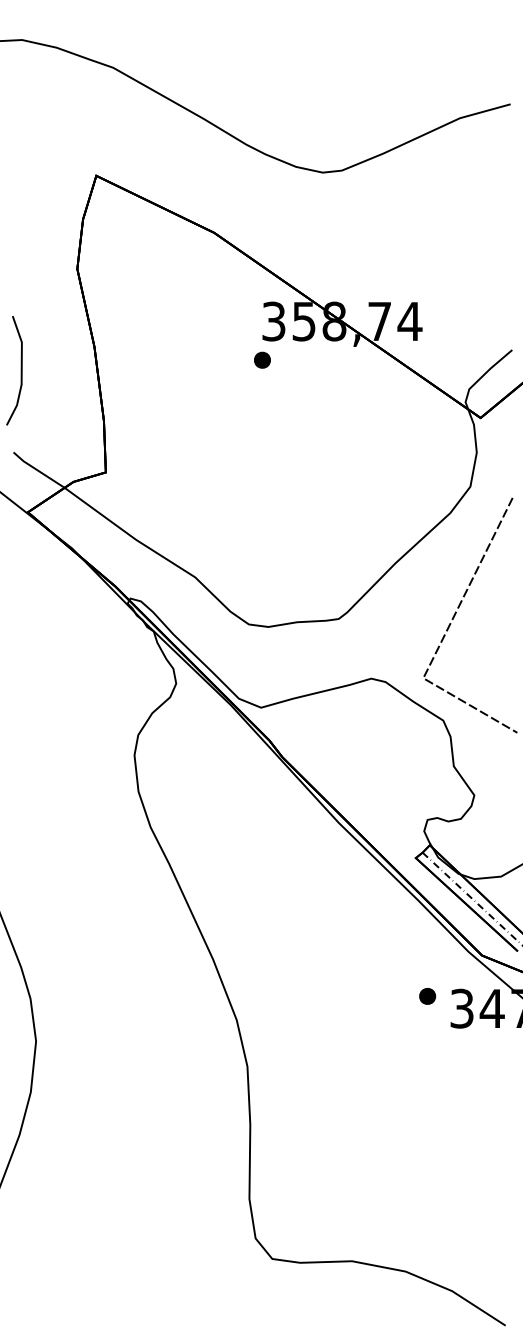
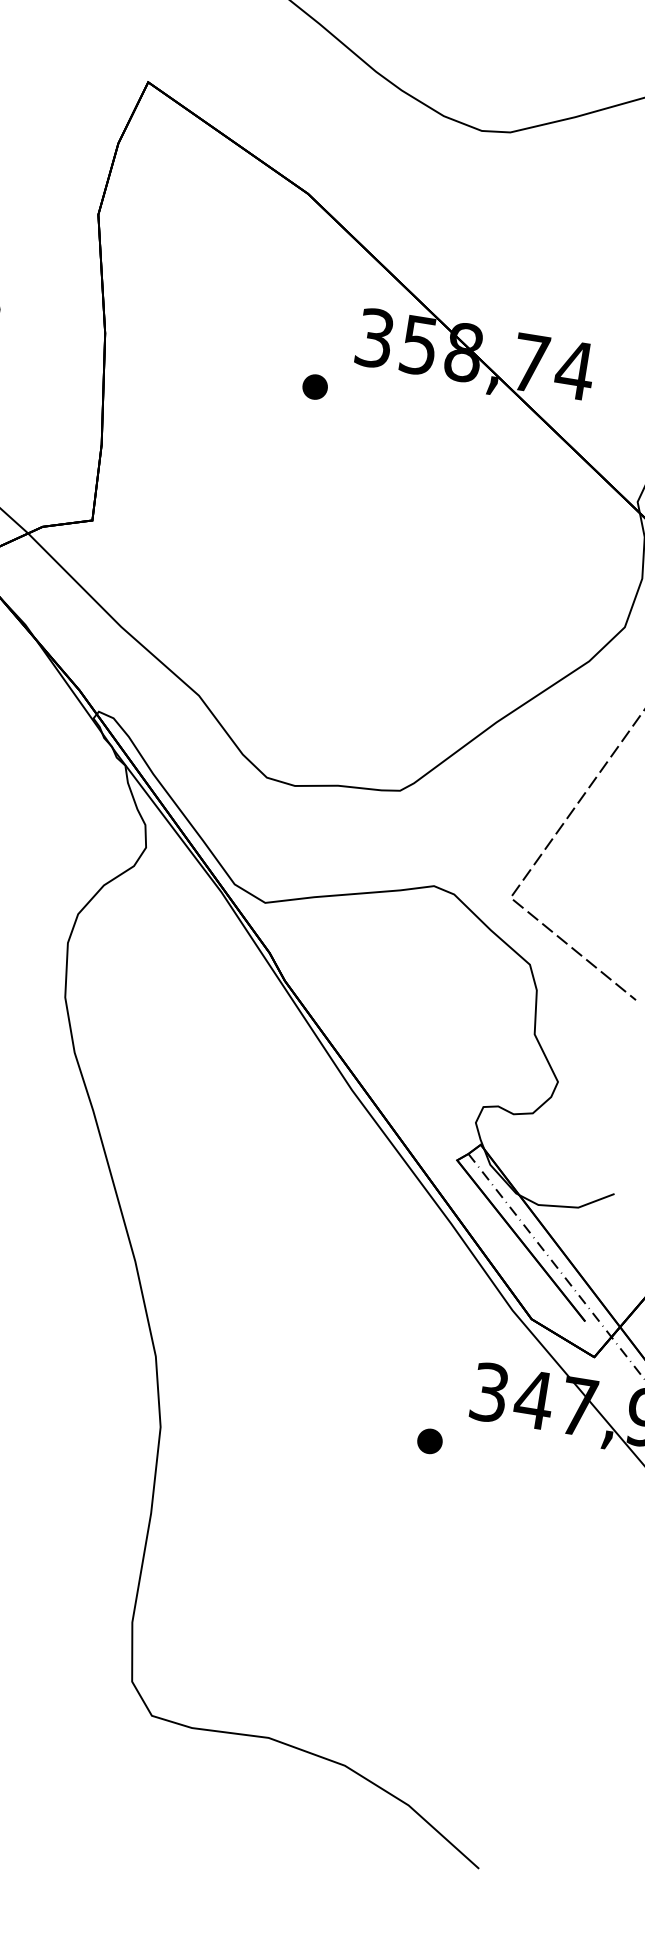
part: (262, 359) -> (315, 385), moved
part: (427, 996) -> (429, 1441), moved

